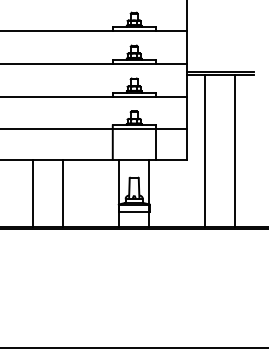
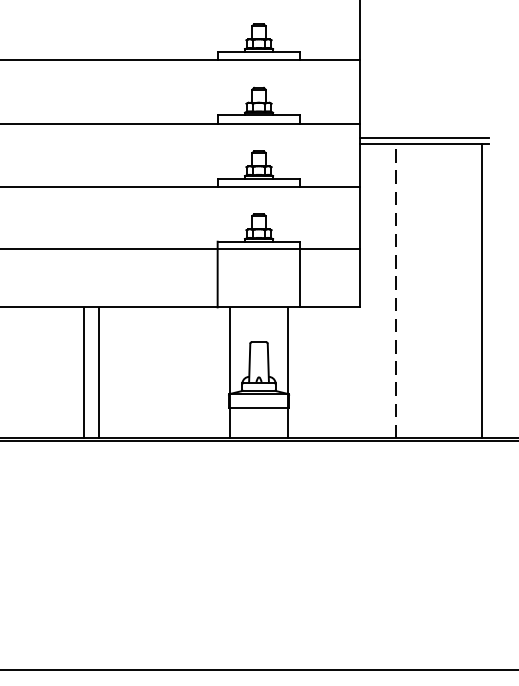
line: (205, 150) -> (396, 289), solid -> dashed
line: (235, 150) -> (483, 289), moved
line: (33, 193) -> (99, 372), moved
line: (63, 193) -> (84, 372), moved

